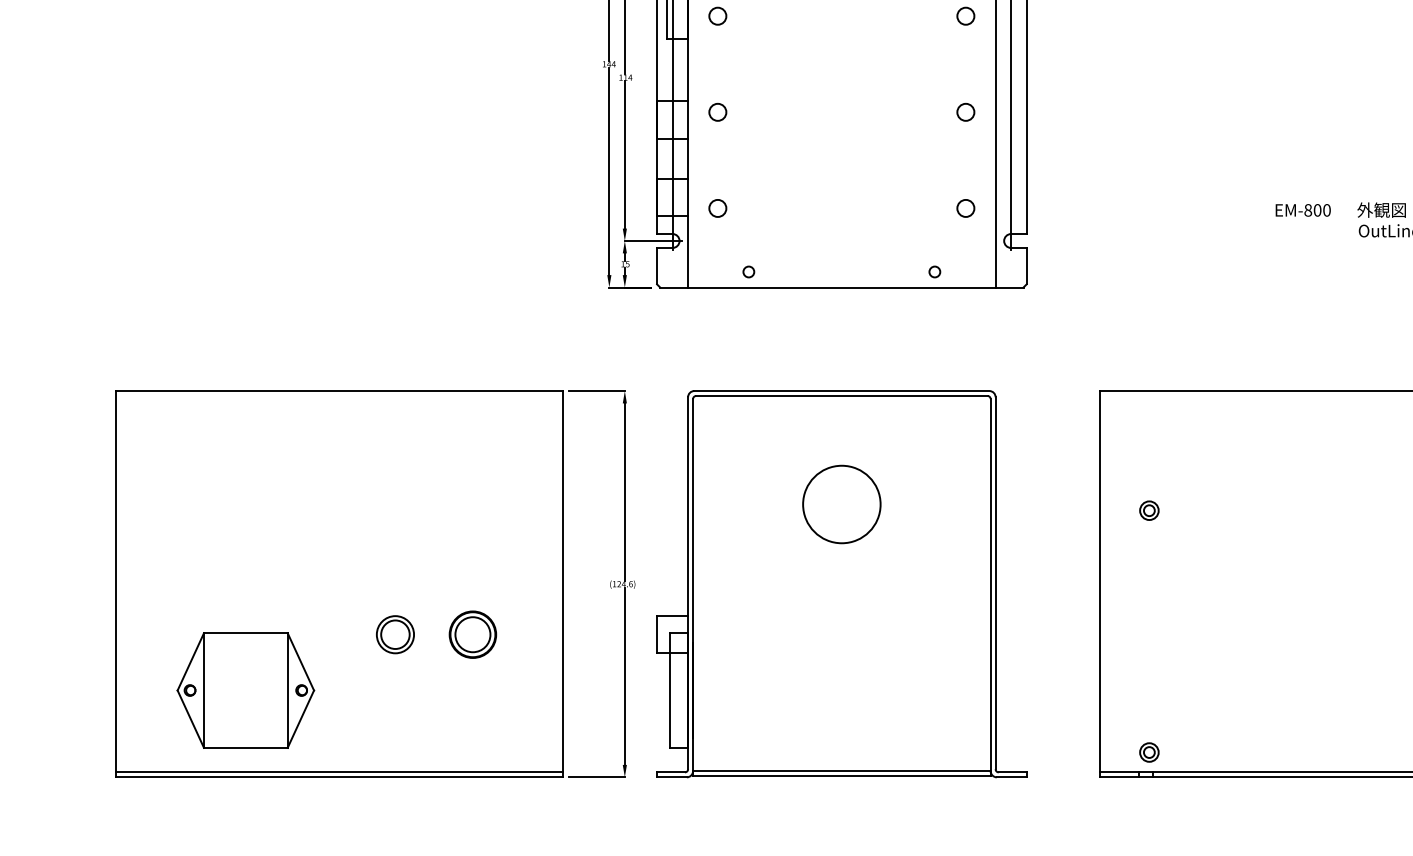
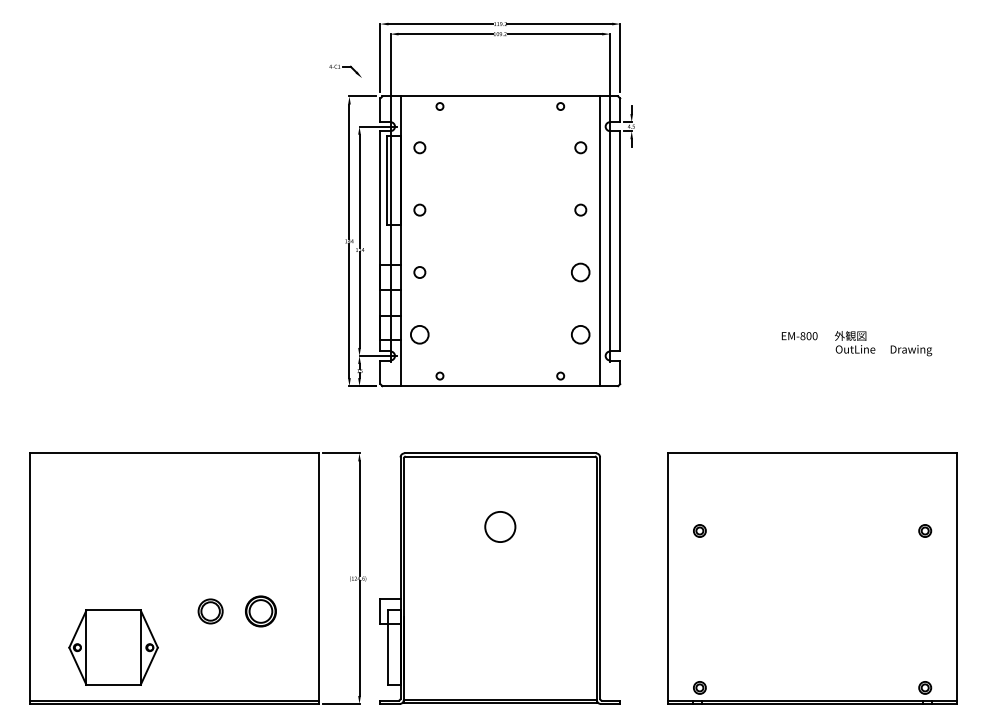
circle: (965, 112) -> (580, 272), size x1.6
circle: (717, 207) -> (419, 334), size x1.6
circle: (965, 207) -> (580, 334), size x1.6
circle: (842, 503) -> (500, 526), size x0.6

